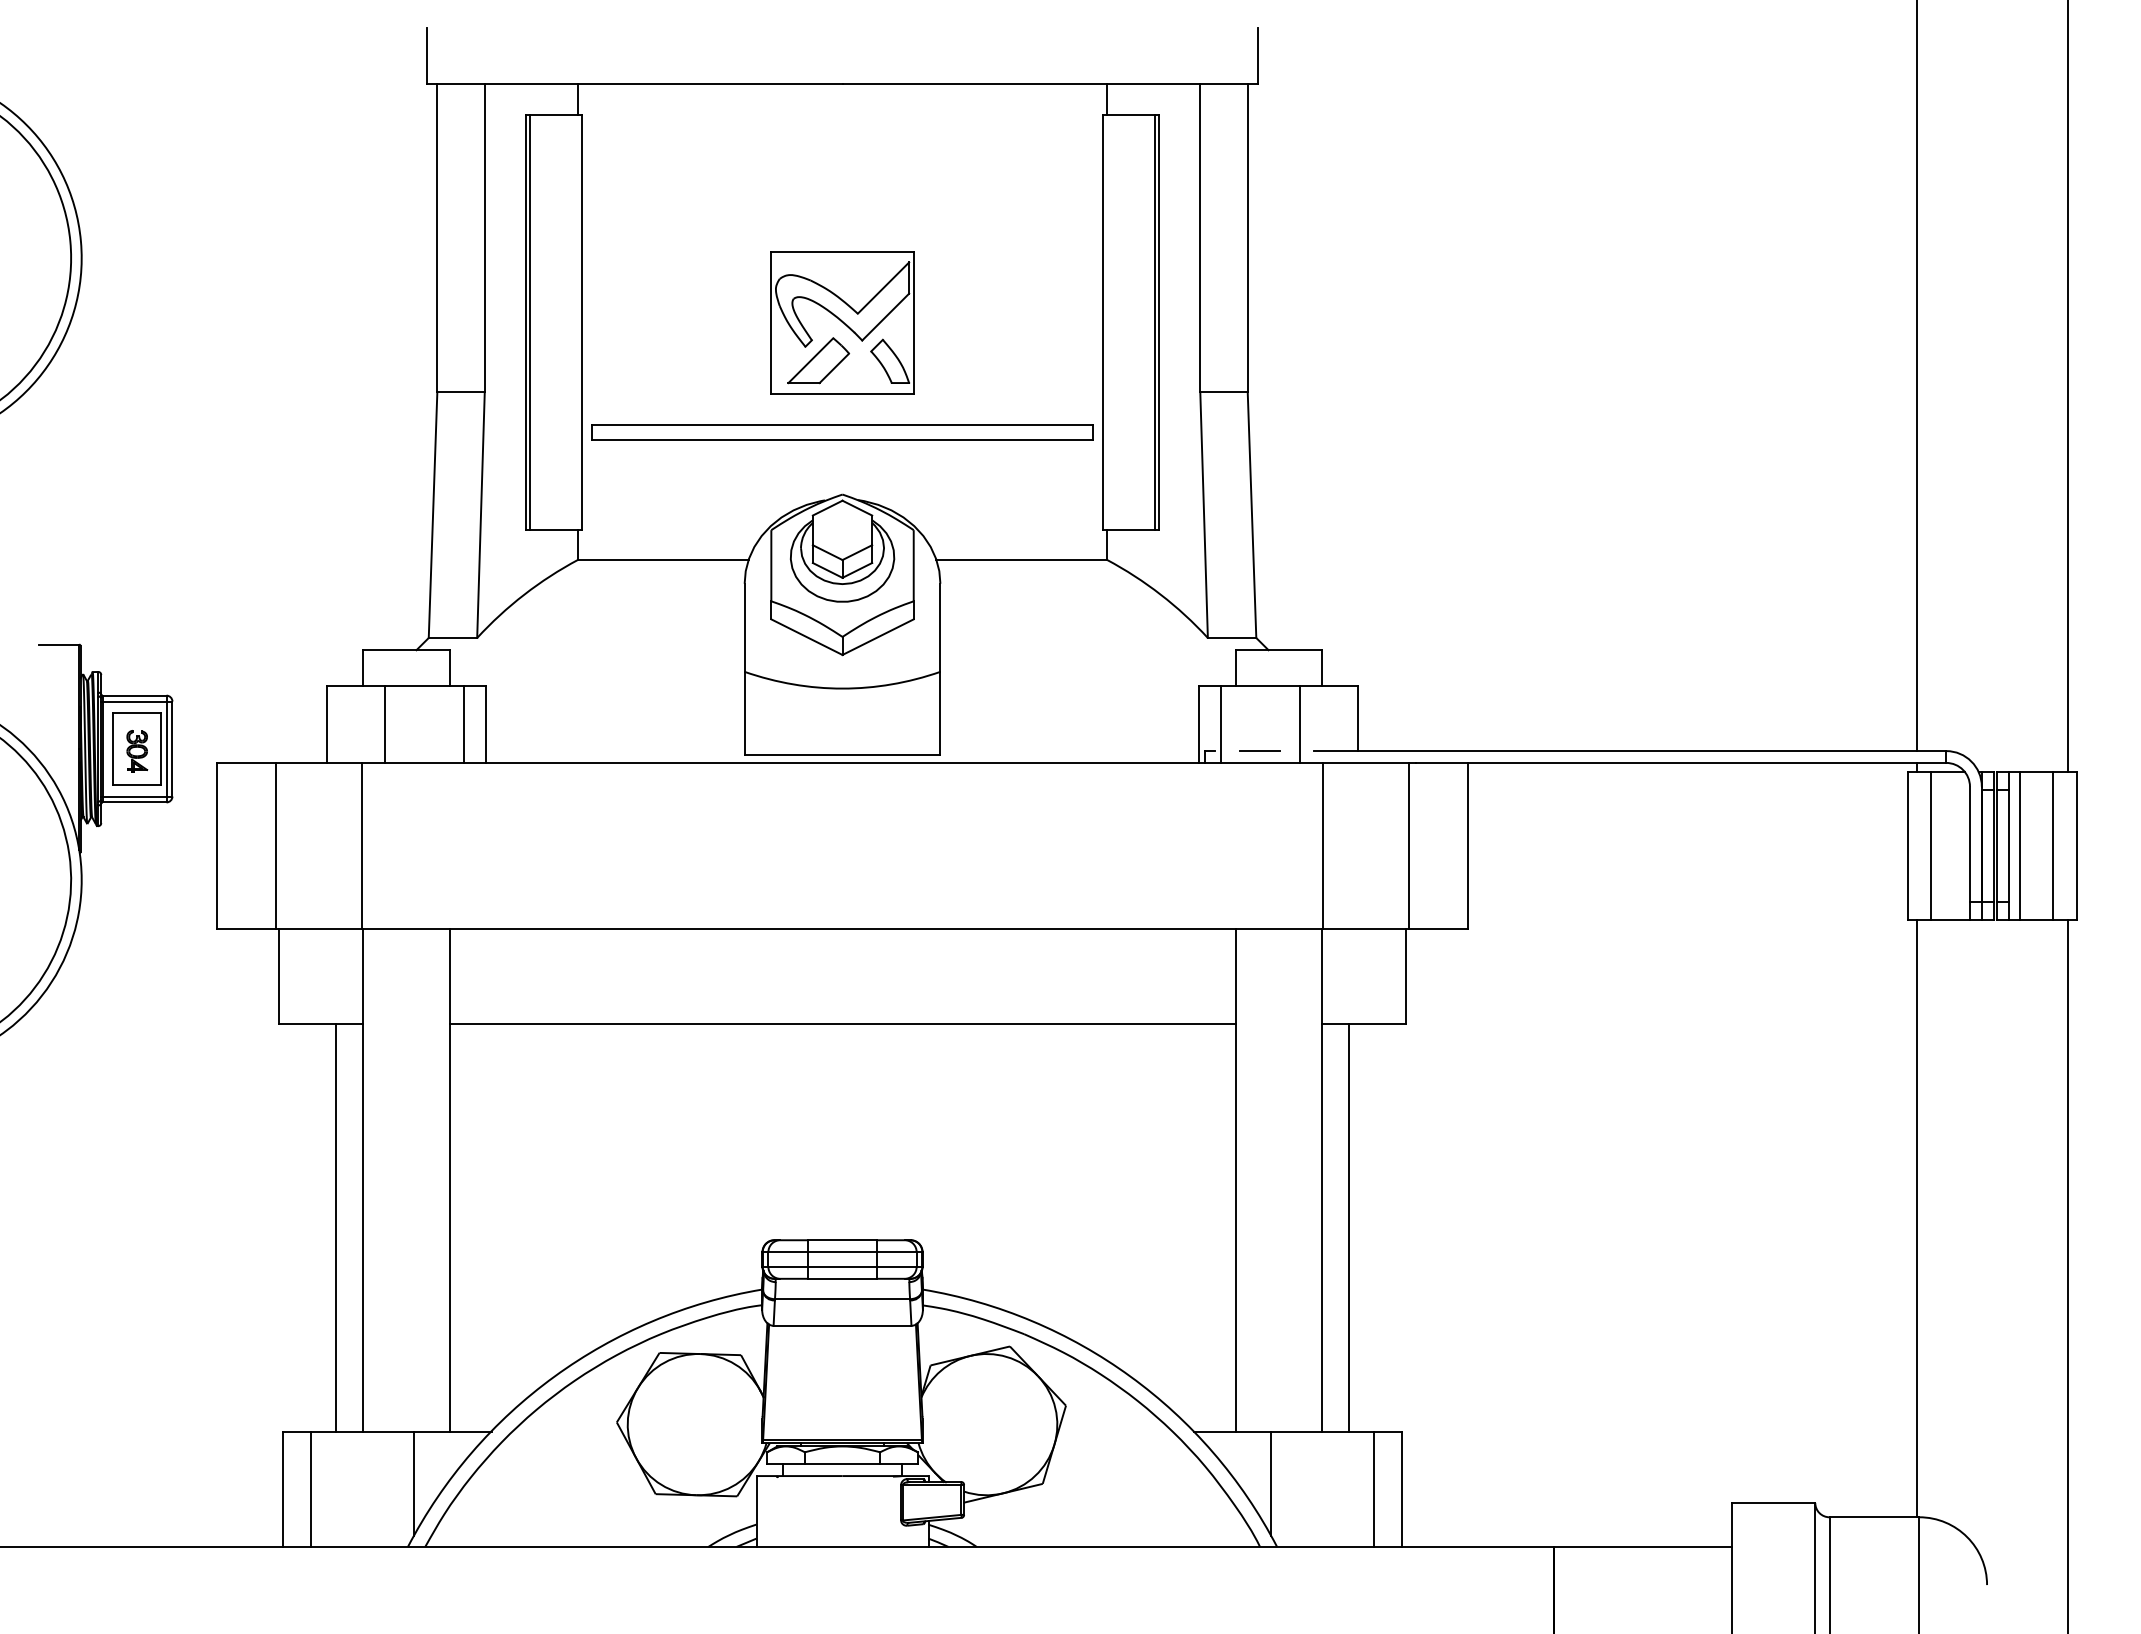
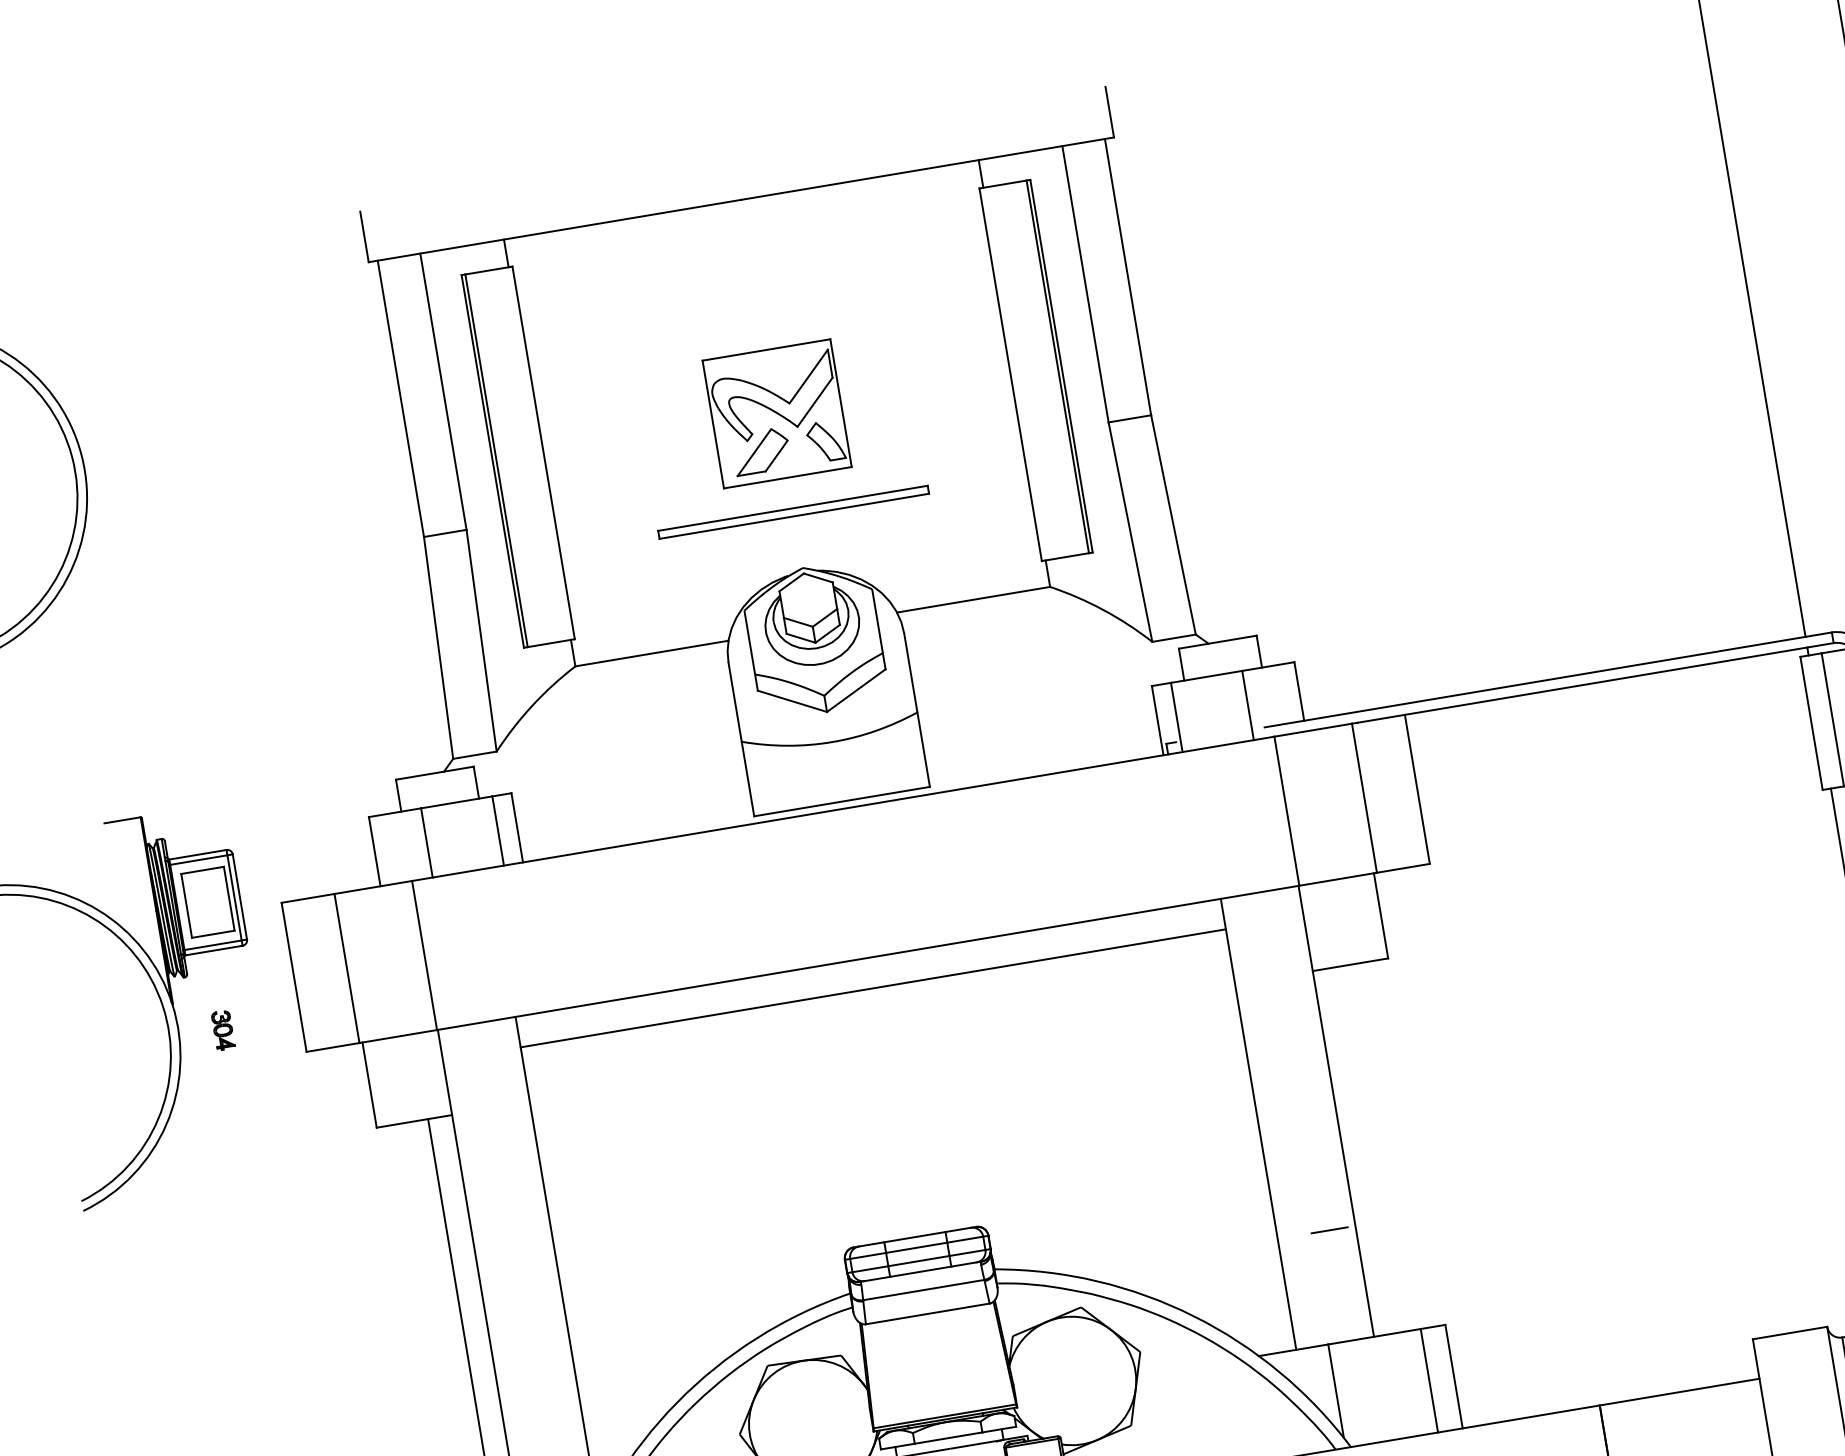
part: (842, 432) -> (793, 512), size x0.6
line: (1259, 750) -> (1328, 1229), moved
part: (137, 751) -> (223, 1030), moved
line: (842, 1023) -> (873, 987), moved
line: (1348, 1227) -> (1367, 1149), removed

